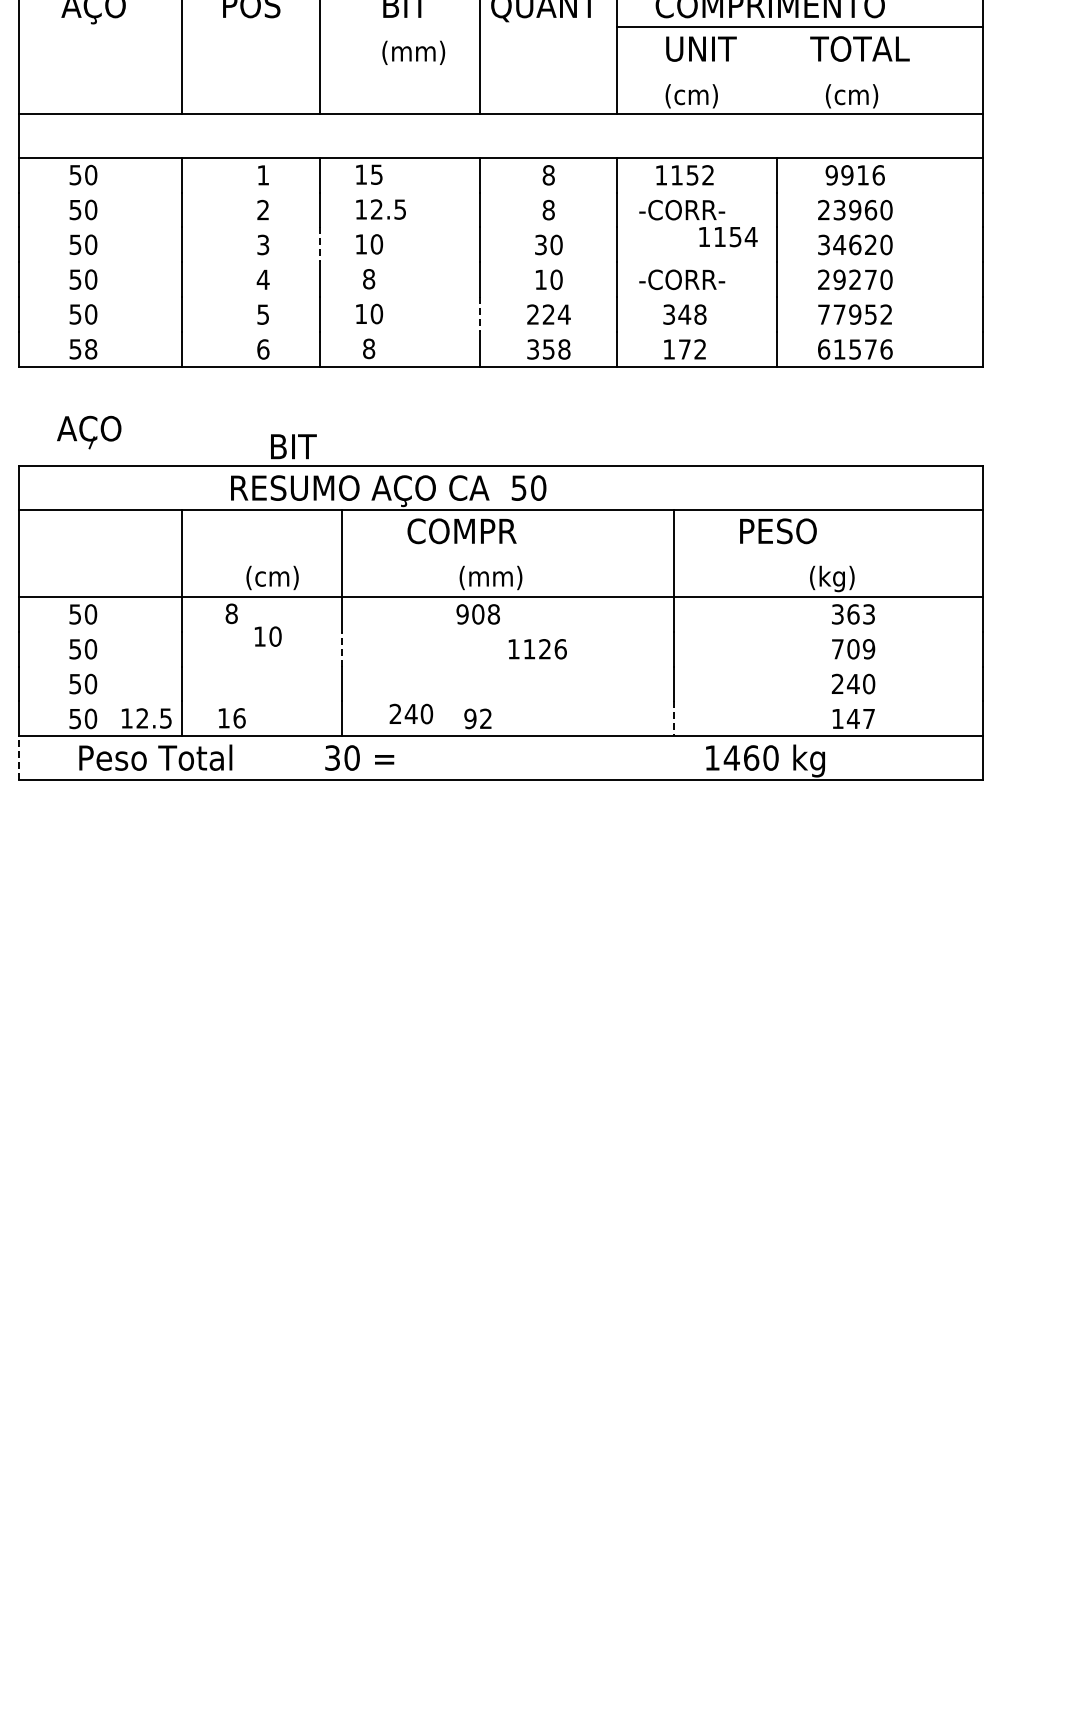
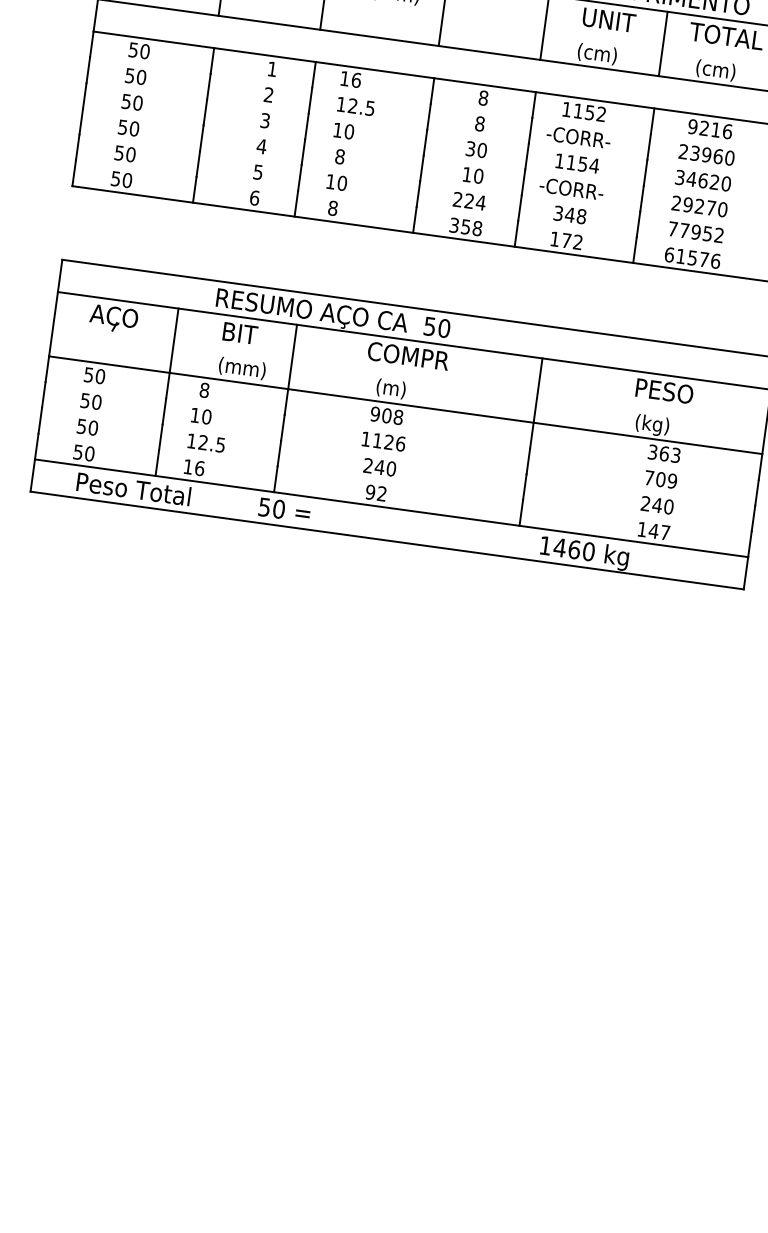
line: (777, 70) -> (663, 43), added
text: (376, 174) -> (356, 80), 15 -> 16
text: (847, 175) -> (704, 128), 9916 -> 9216
text: (728, 237) -> (577, 163), moved
line: (319, 245) -> (306, 126), dashed -> solid
line: (479, 315) -> (418, 194), dashed -> solid
text: (91, 349) -> (127, 180), 58 -> 50
part: (89, 432) -> (113, 318), moved
text: (293, 446) -> (240, 333), moved
text: (461, 531) -> (408, 356), moved
text: (778, 531) -> (664, 391), moved
text: (282, 577) -> (245, 368), (cm) -> (mm)
text: (507, 577) -> (412, 391), (mm) -> (m)
text: (267, 636) -> (200, 416), moved
line: (342, 648) -> (283, 427), dashed -> solid
text: (537, 649) -> (383, 441), moved
text: (411, 713) -> (380, 466), moved
text: (146, 718) -> (206, 443), moved
line: (674, 719) -> (521, 513), dashed -> solid
text: (332, 757) -> (264, 506), 30 -> 50
line: (19, 758) -> (32, 475), dashed -> solid

